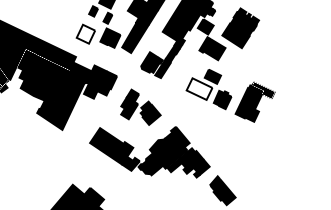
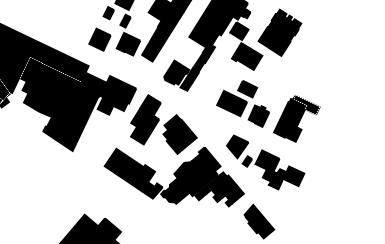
fill: (85, 33) -> (99, 38), added
fill: (199, 88) -> (232, 102), added
part: (140, 107) -> (163, 124), size x1.43
part: (228, 139) -> (265, 162), added

